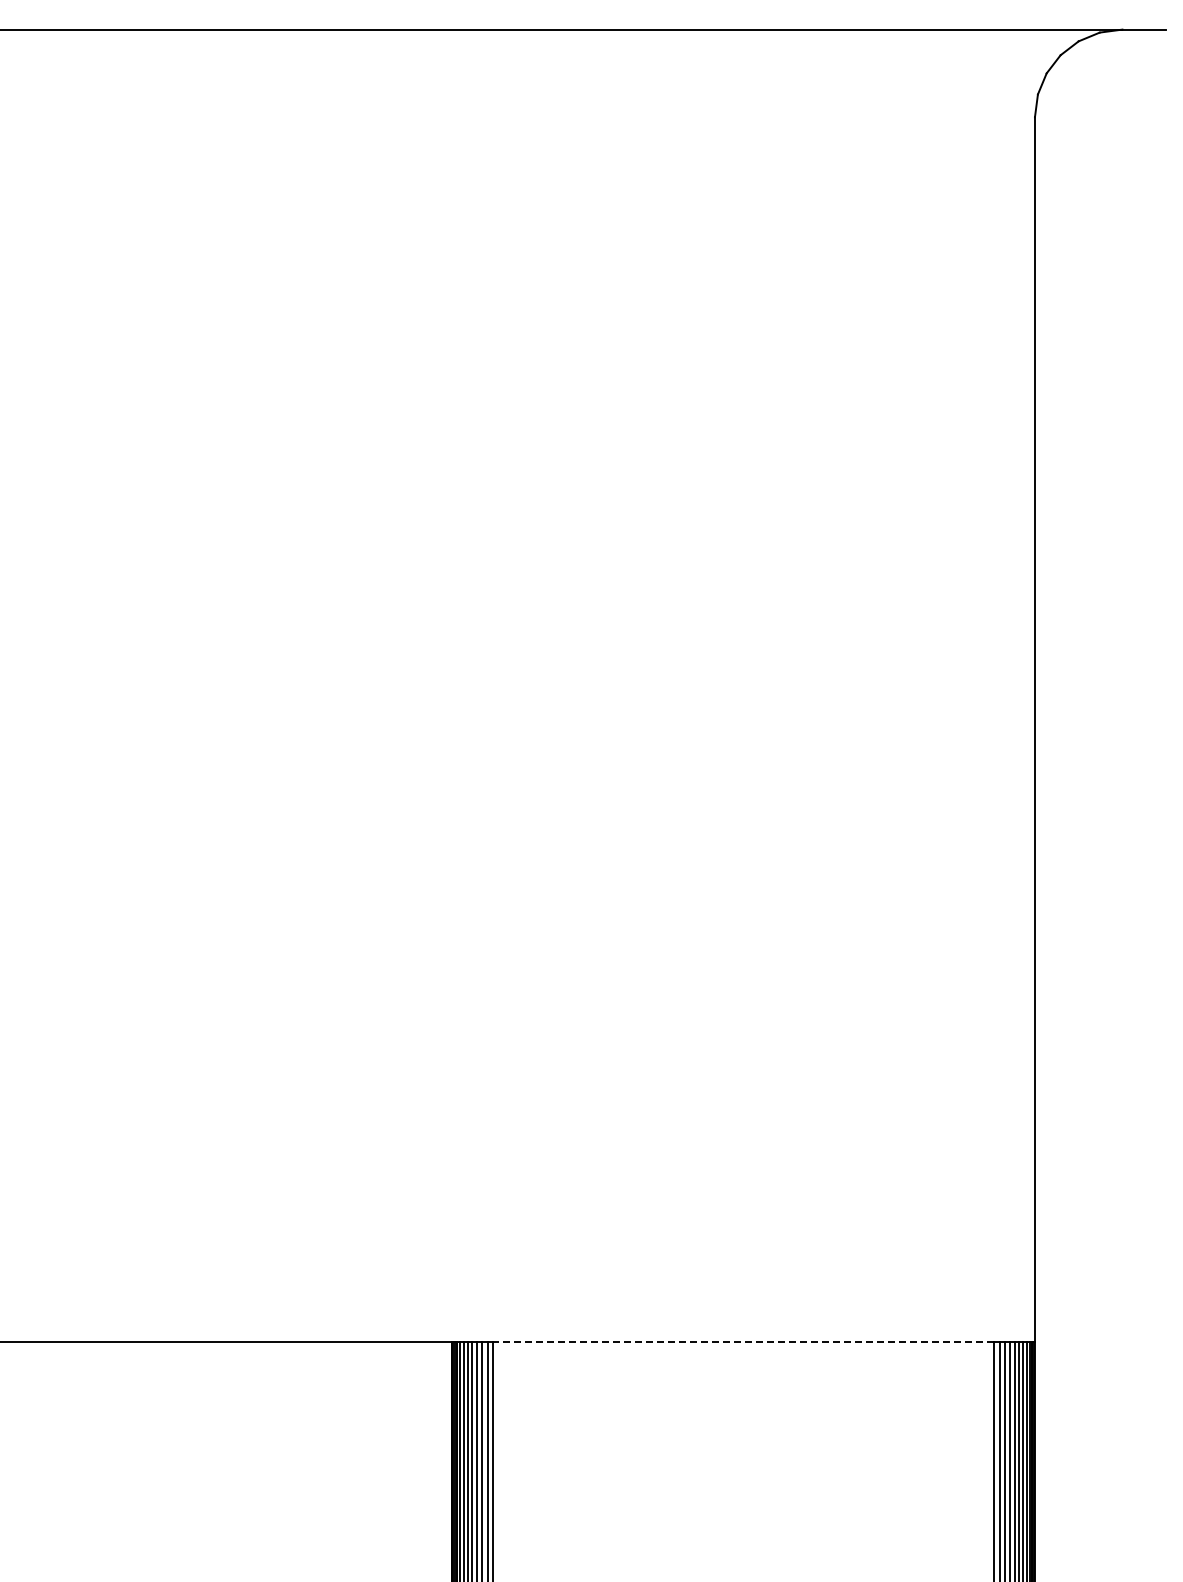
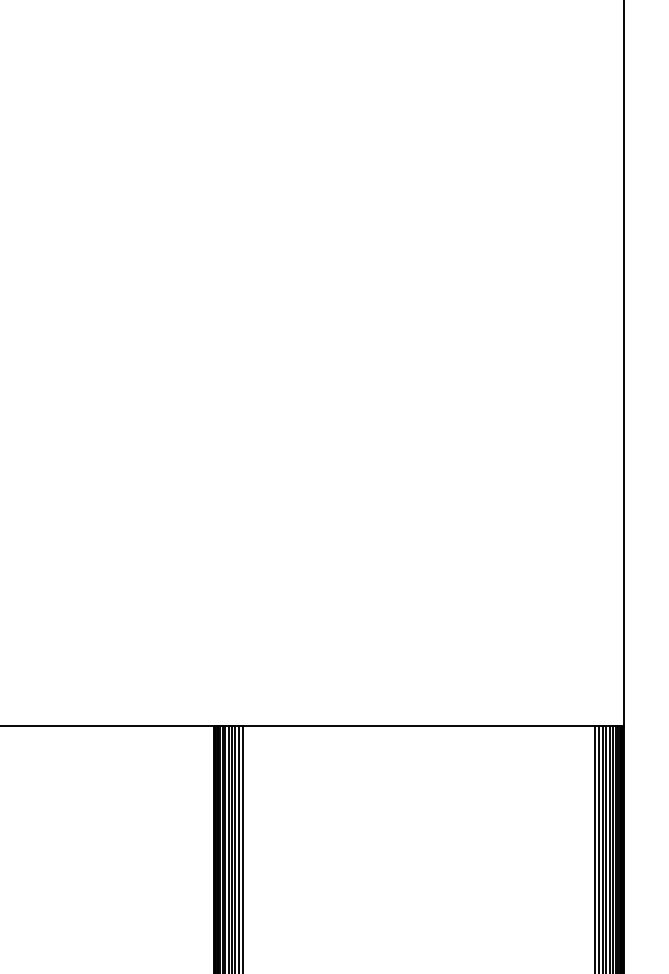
line: (743, 1342) -> (418, 726), dashed -> solid

